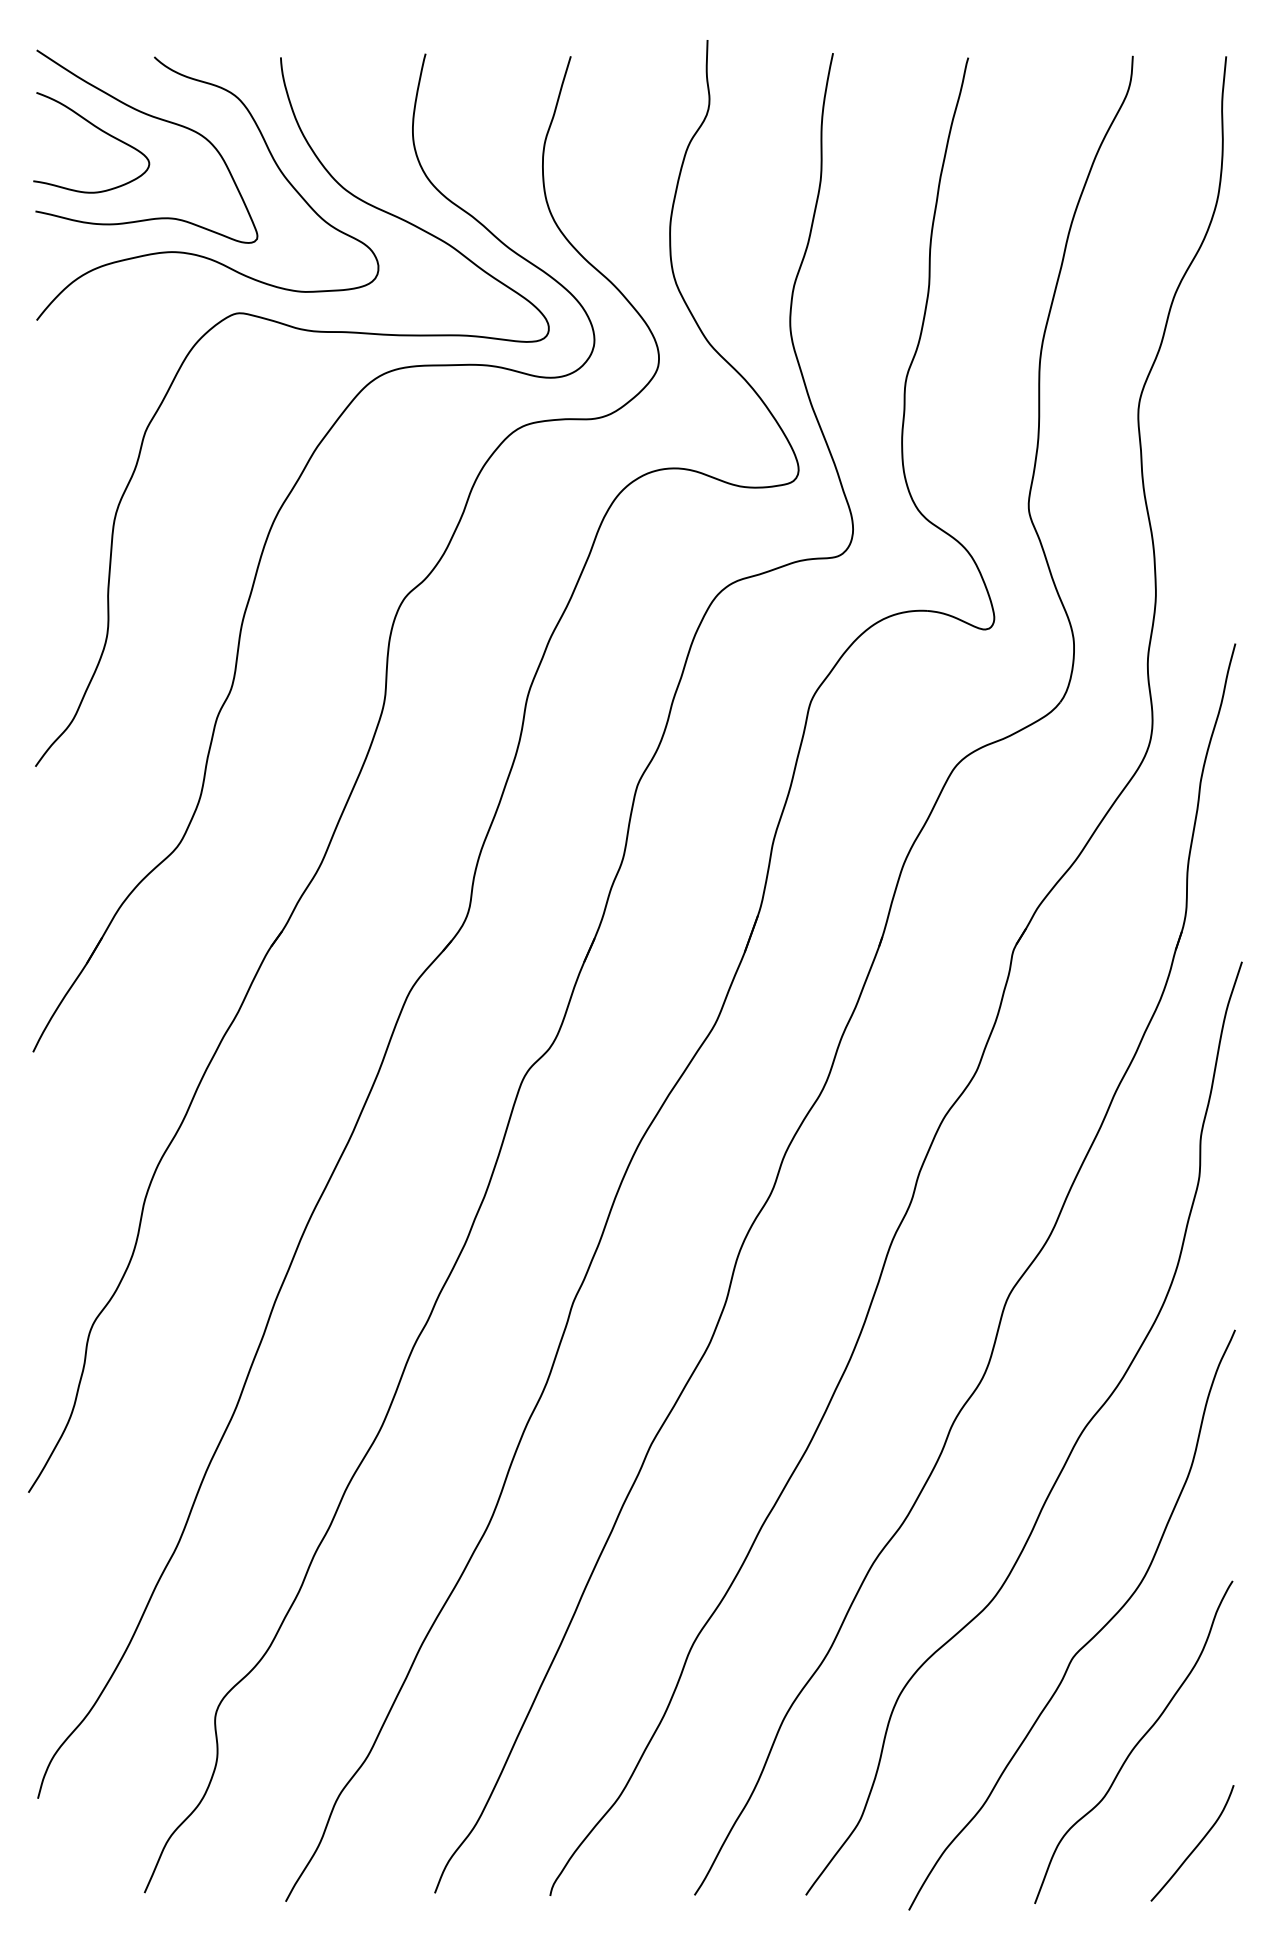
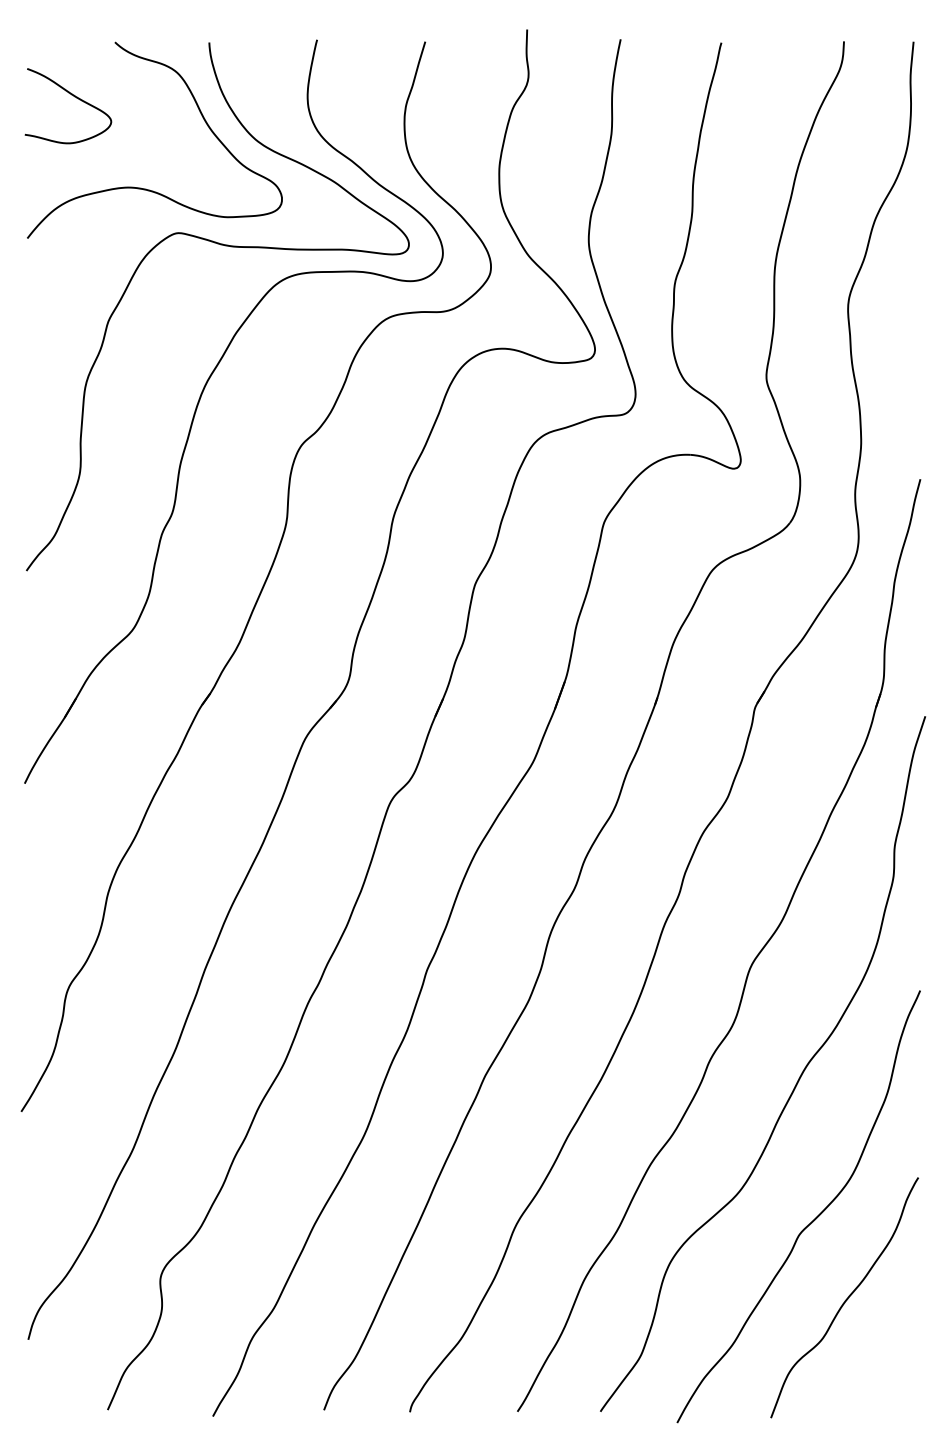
curve: (154, 118) -> (115, 88), removed
curve: (1195, 1846) -> (890, 1375), removed

